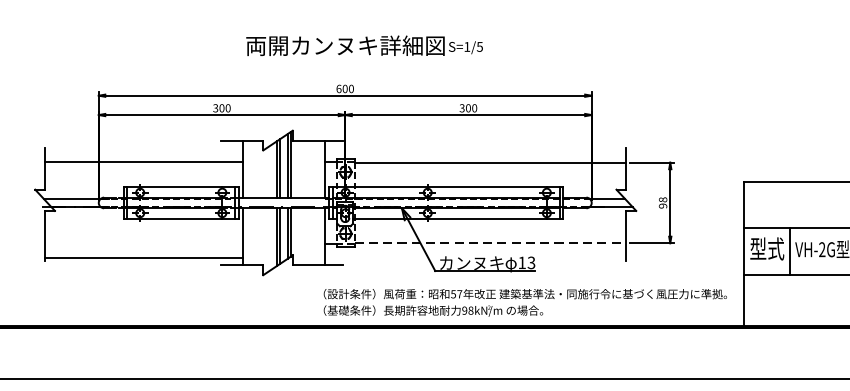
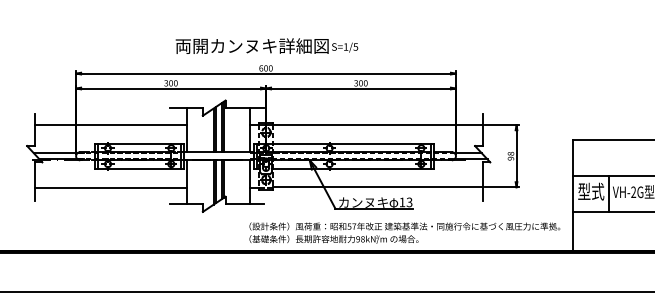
text: (364, 44) -> (266, 45), moved
line: (489, 243) -> (377, 187), dashed -> solid
line: (143, 257) -> (110, 187), moved

